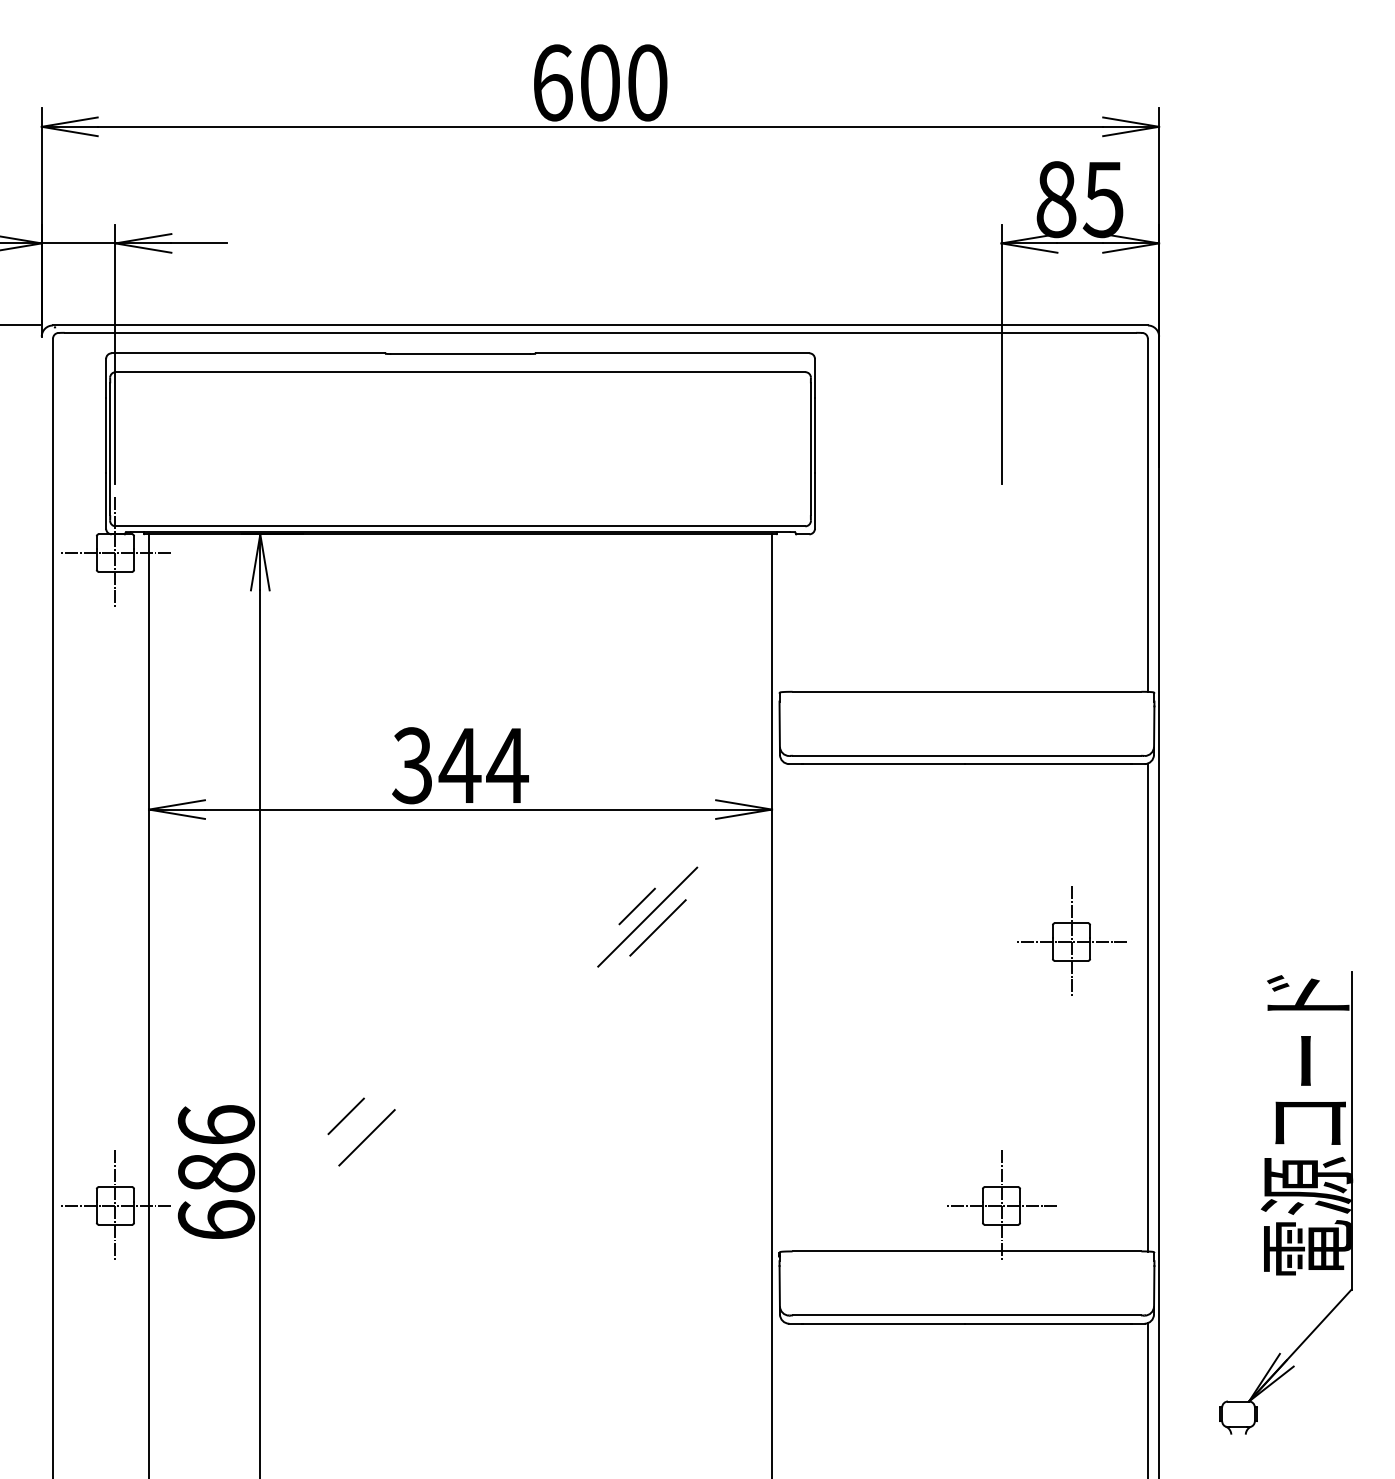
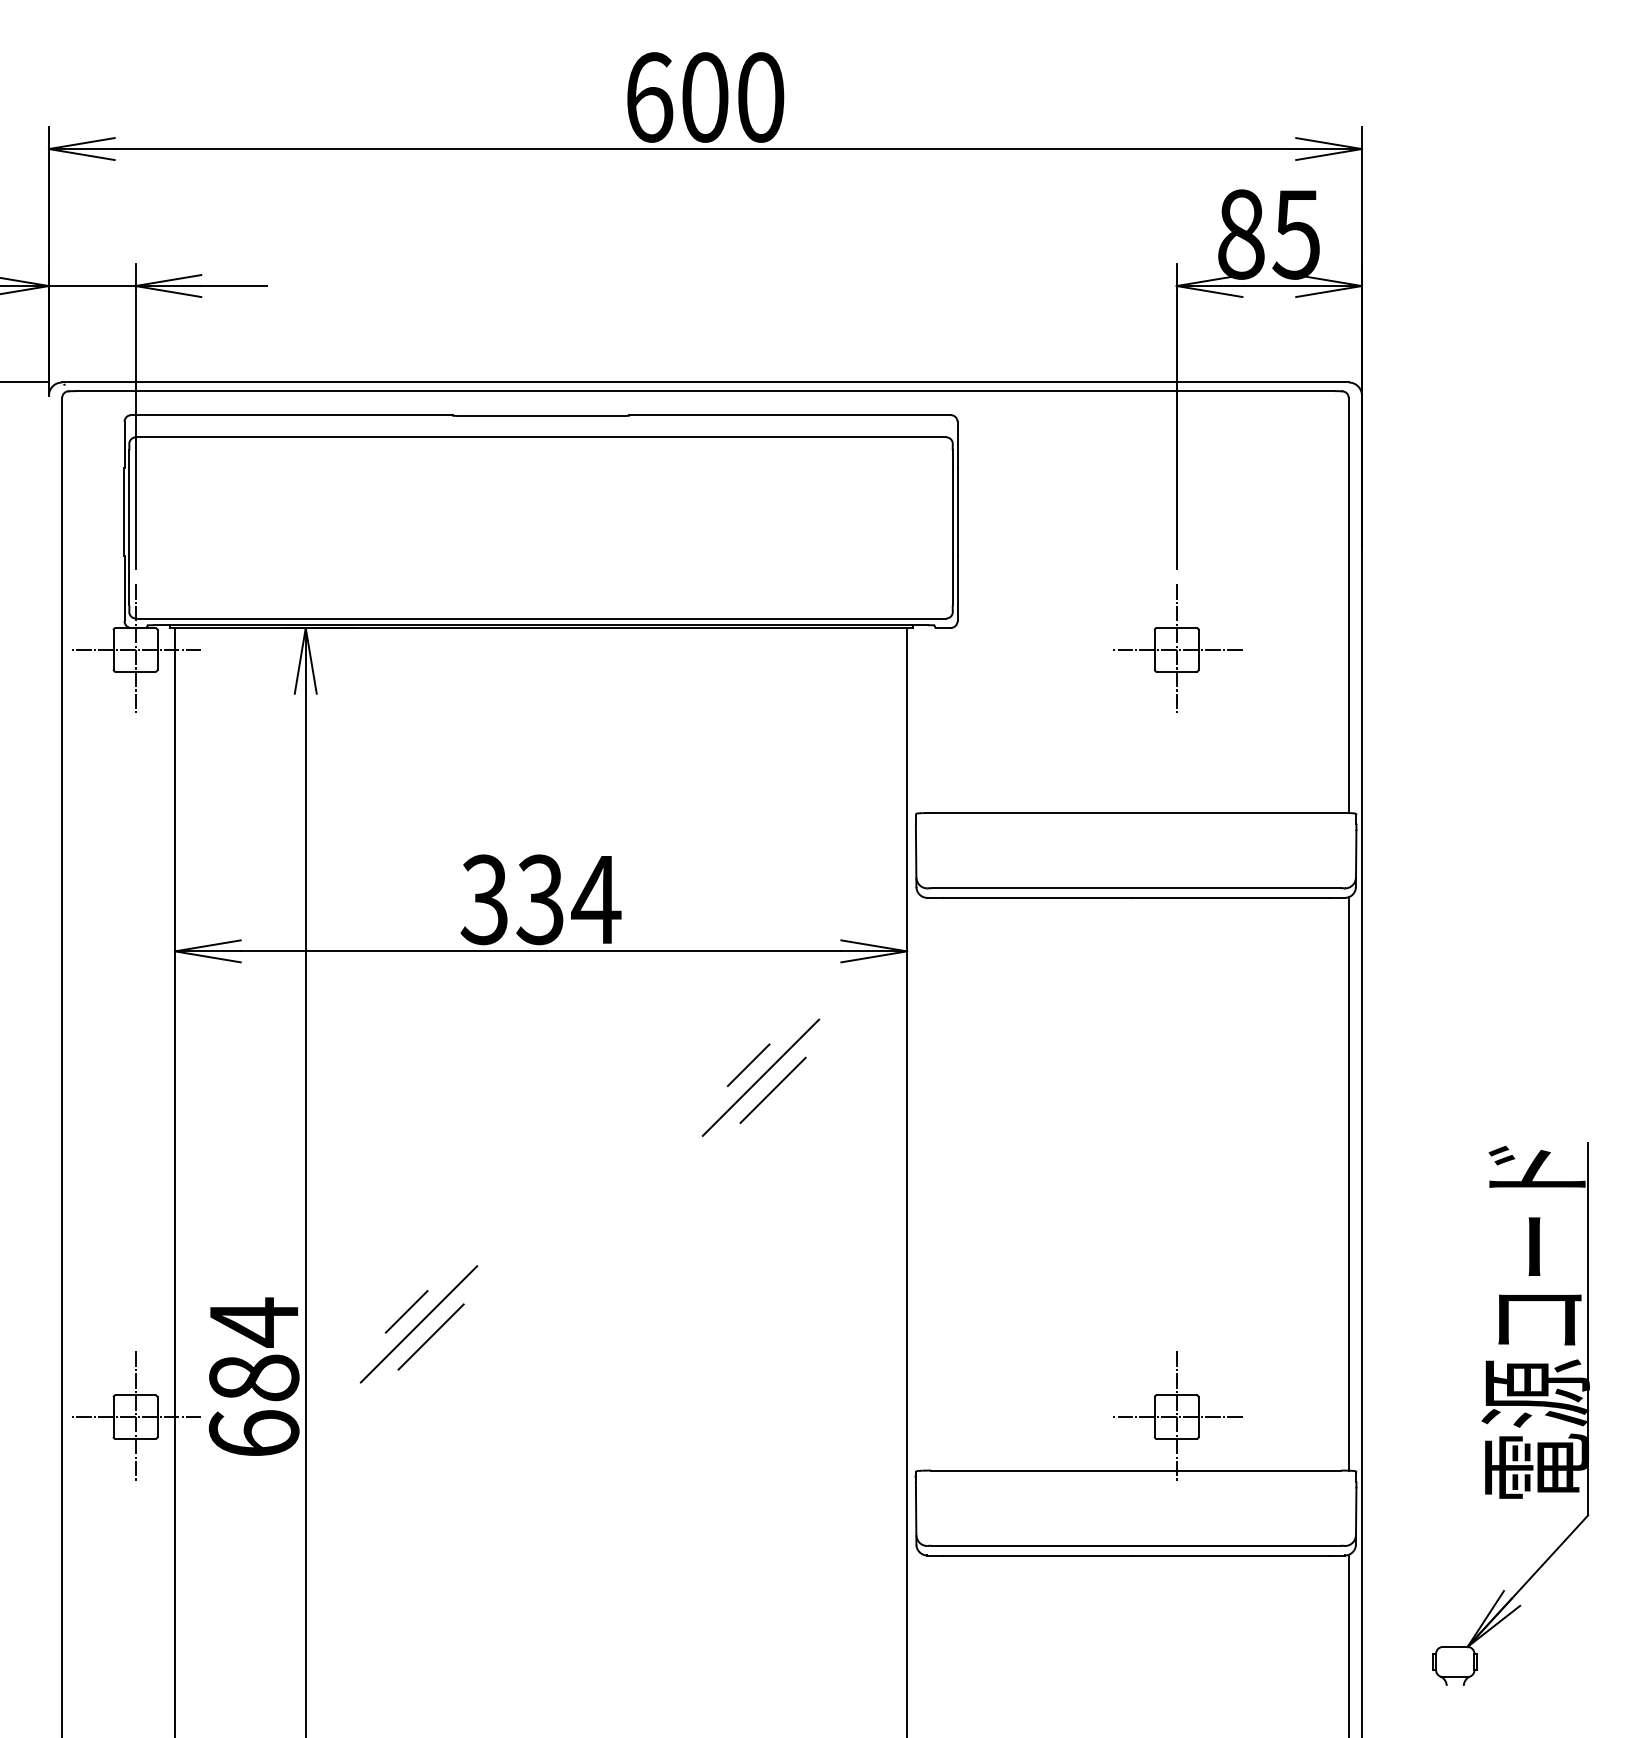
text: (459, 765) -> (539, 899), 344 -> 334
part: (1071, 940) -> (1176, 648), moved
text: (216, 1125) -> (254, 1322), 686 -> 684
line: (356, 1126) -> (418, 1323), added

